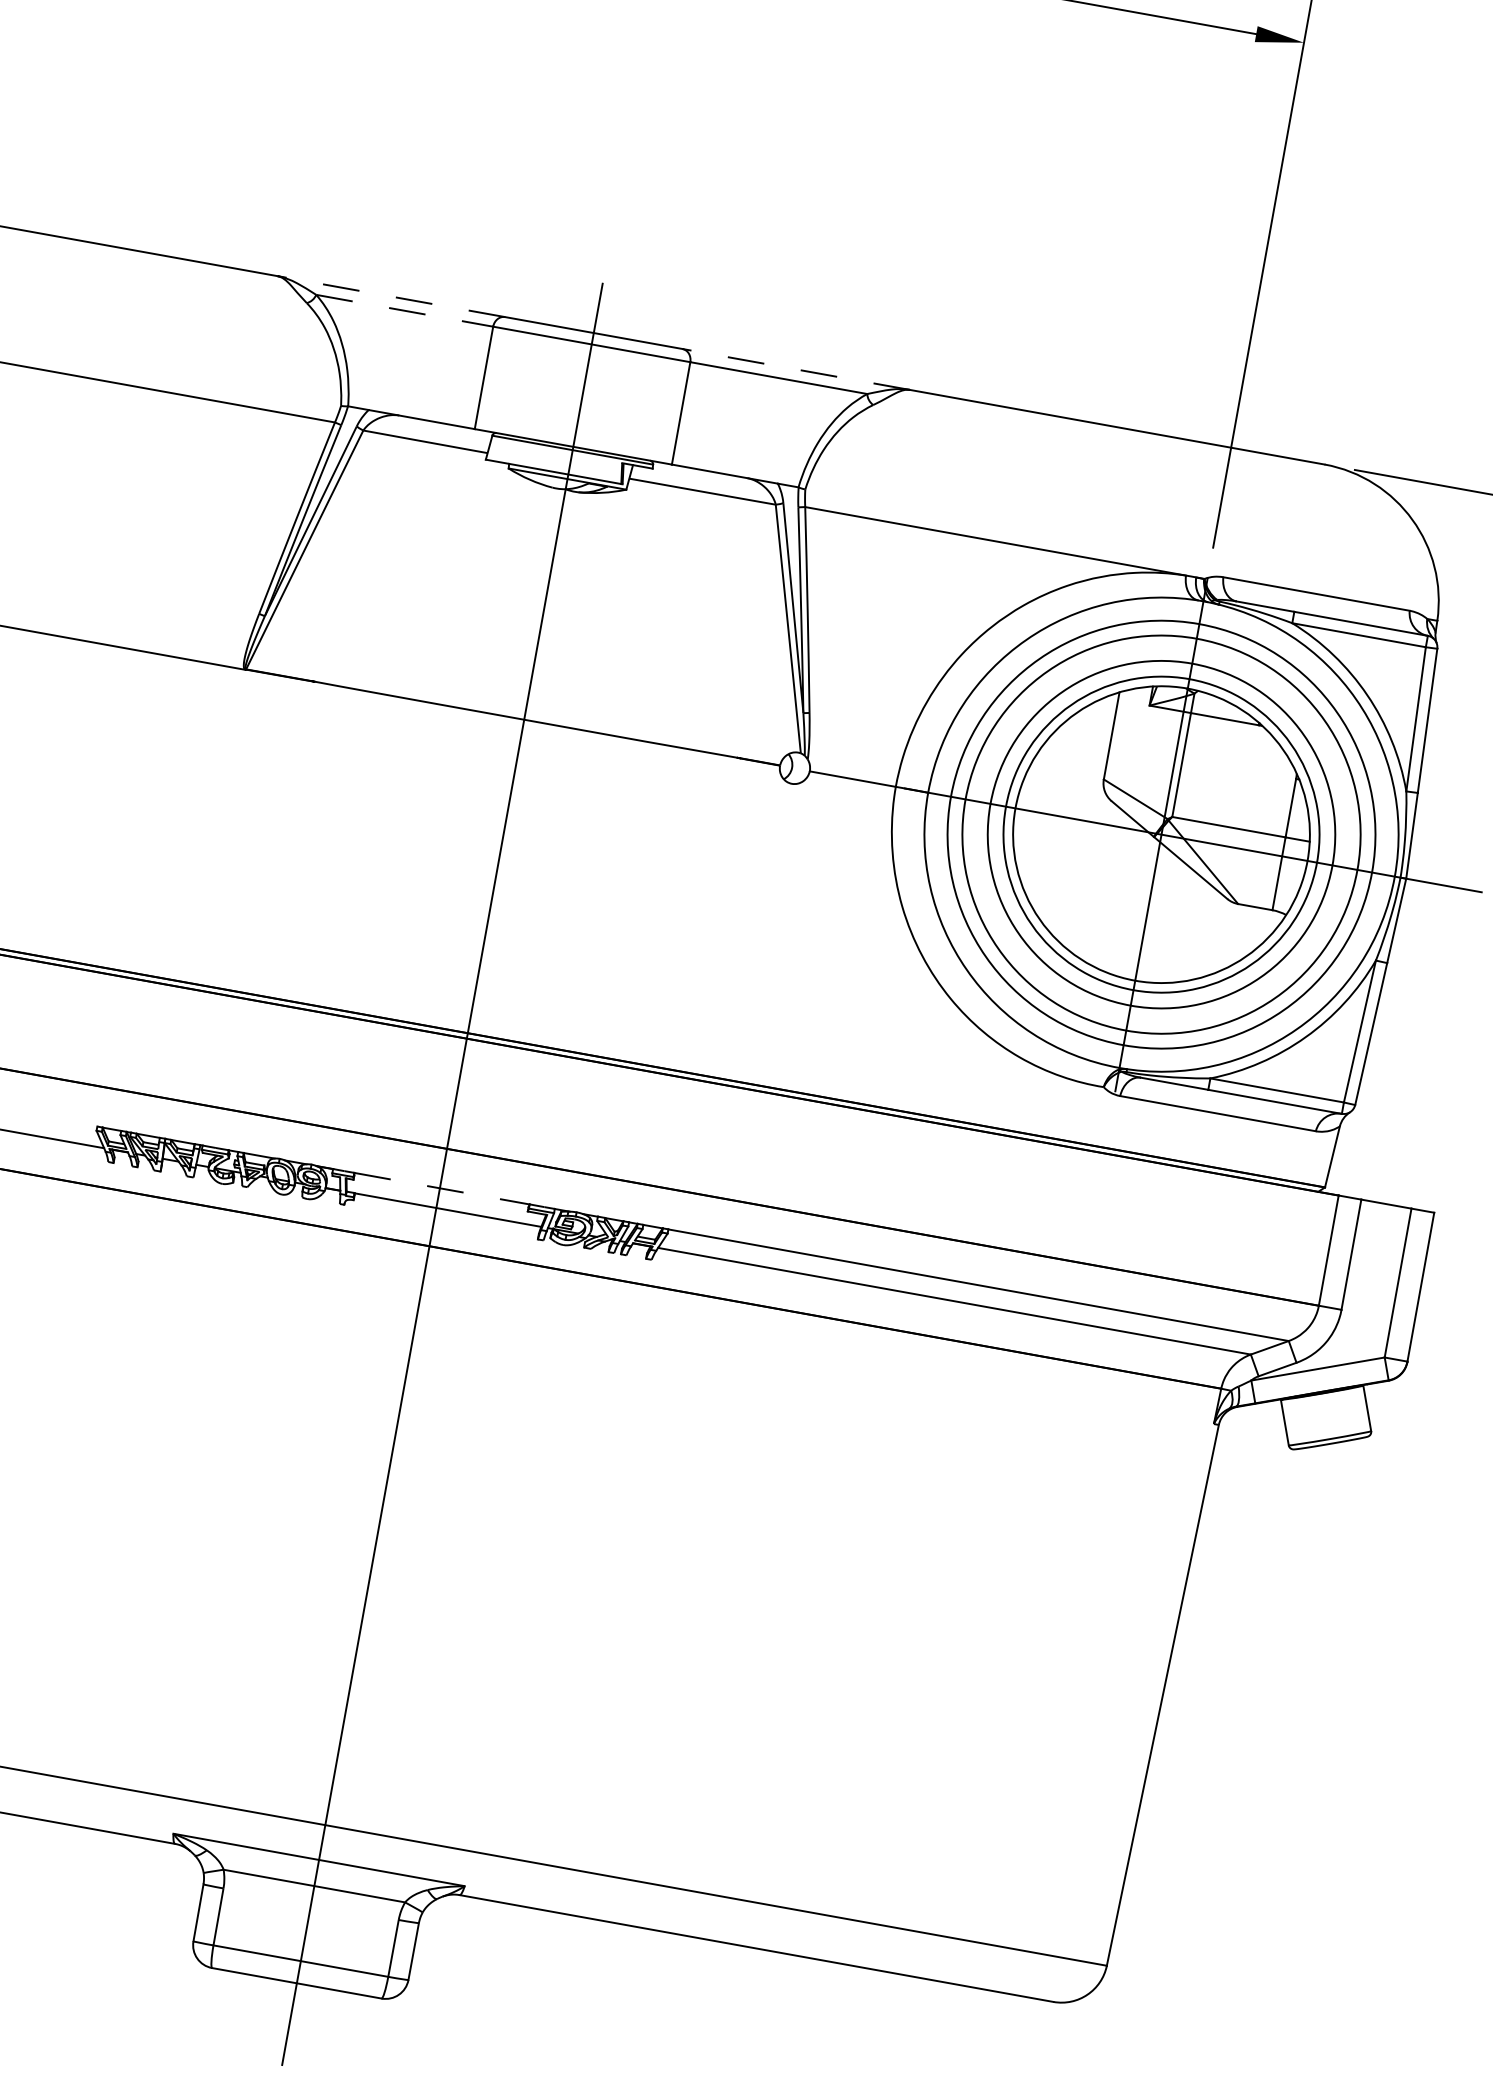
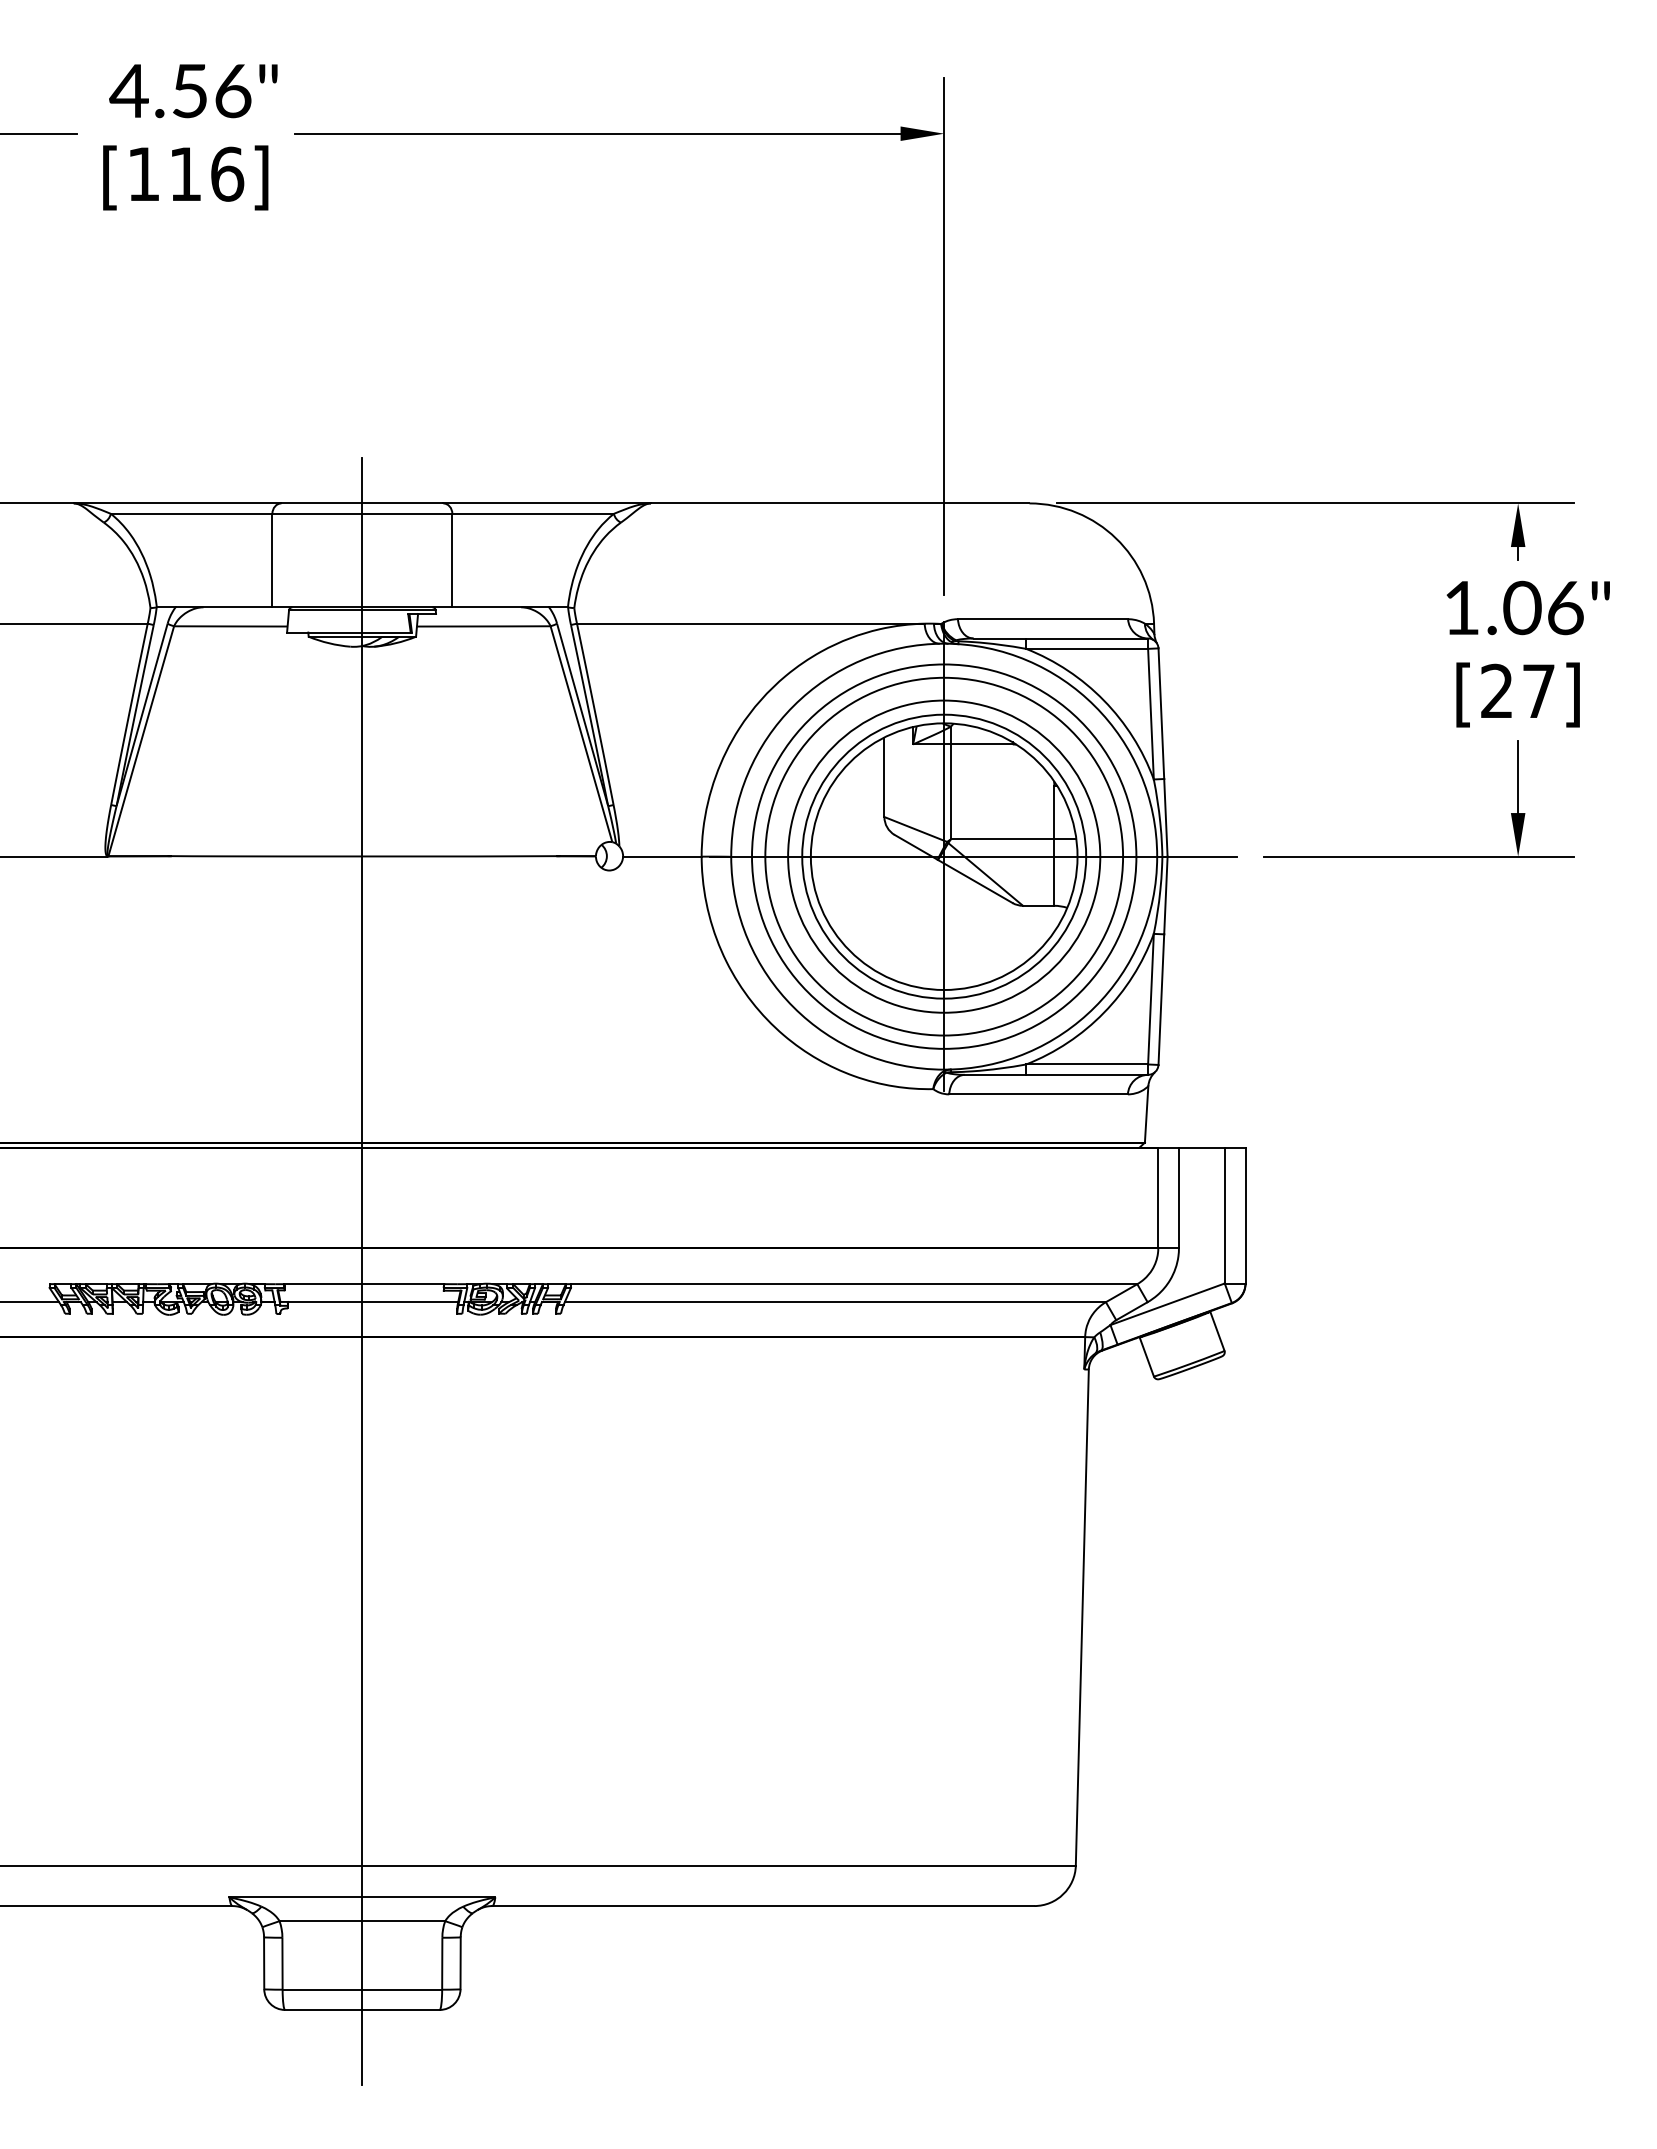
line: (391, 296) -> (177, 503), dashed -> solid
line: (404, 310) -> (191, 513), dashed -> solid
line: (796, 369) -> (547, 503), dashed -> solid
line: (442, 1189) -> (364, 1284), dashed -> solid

